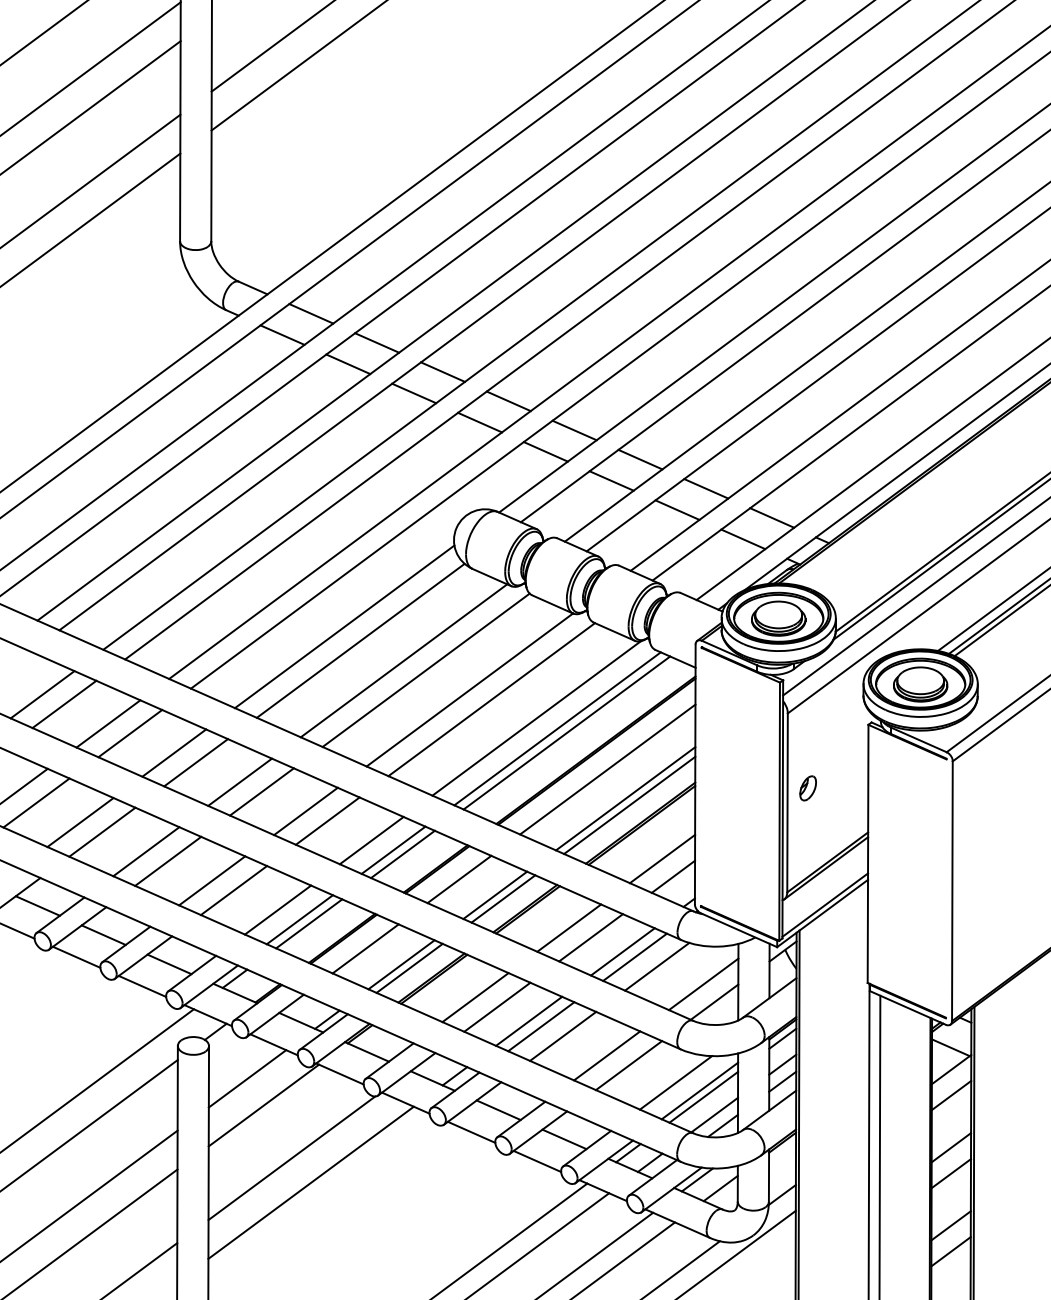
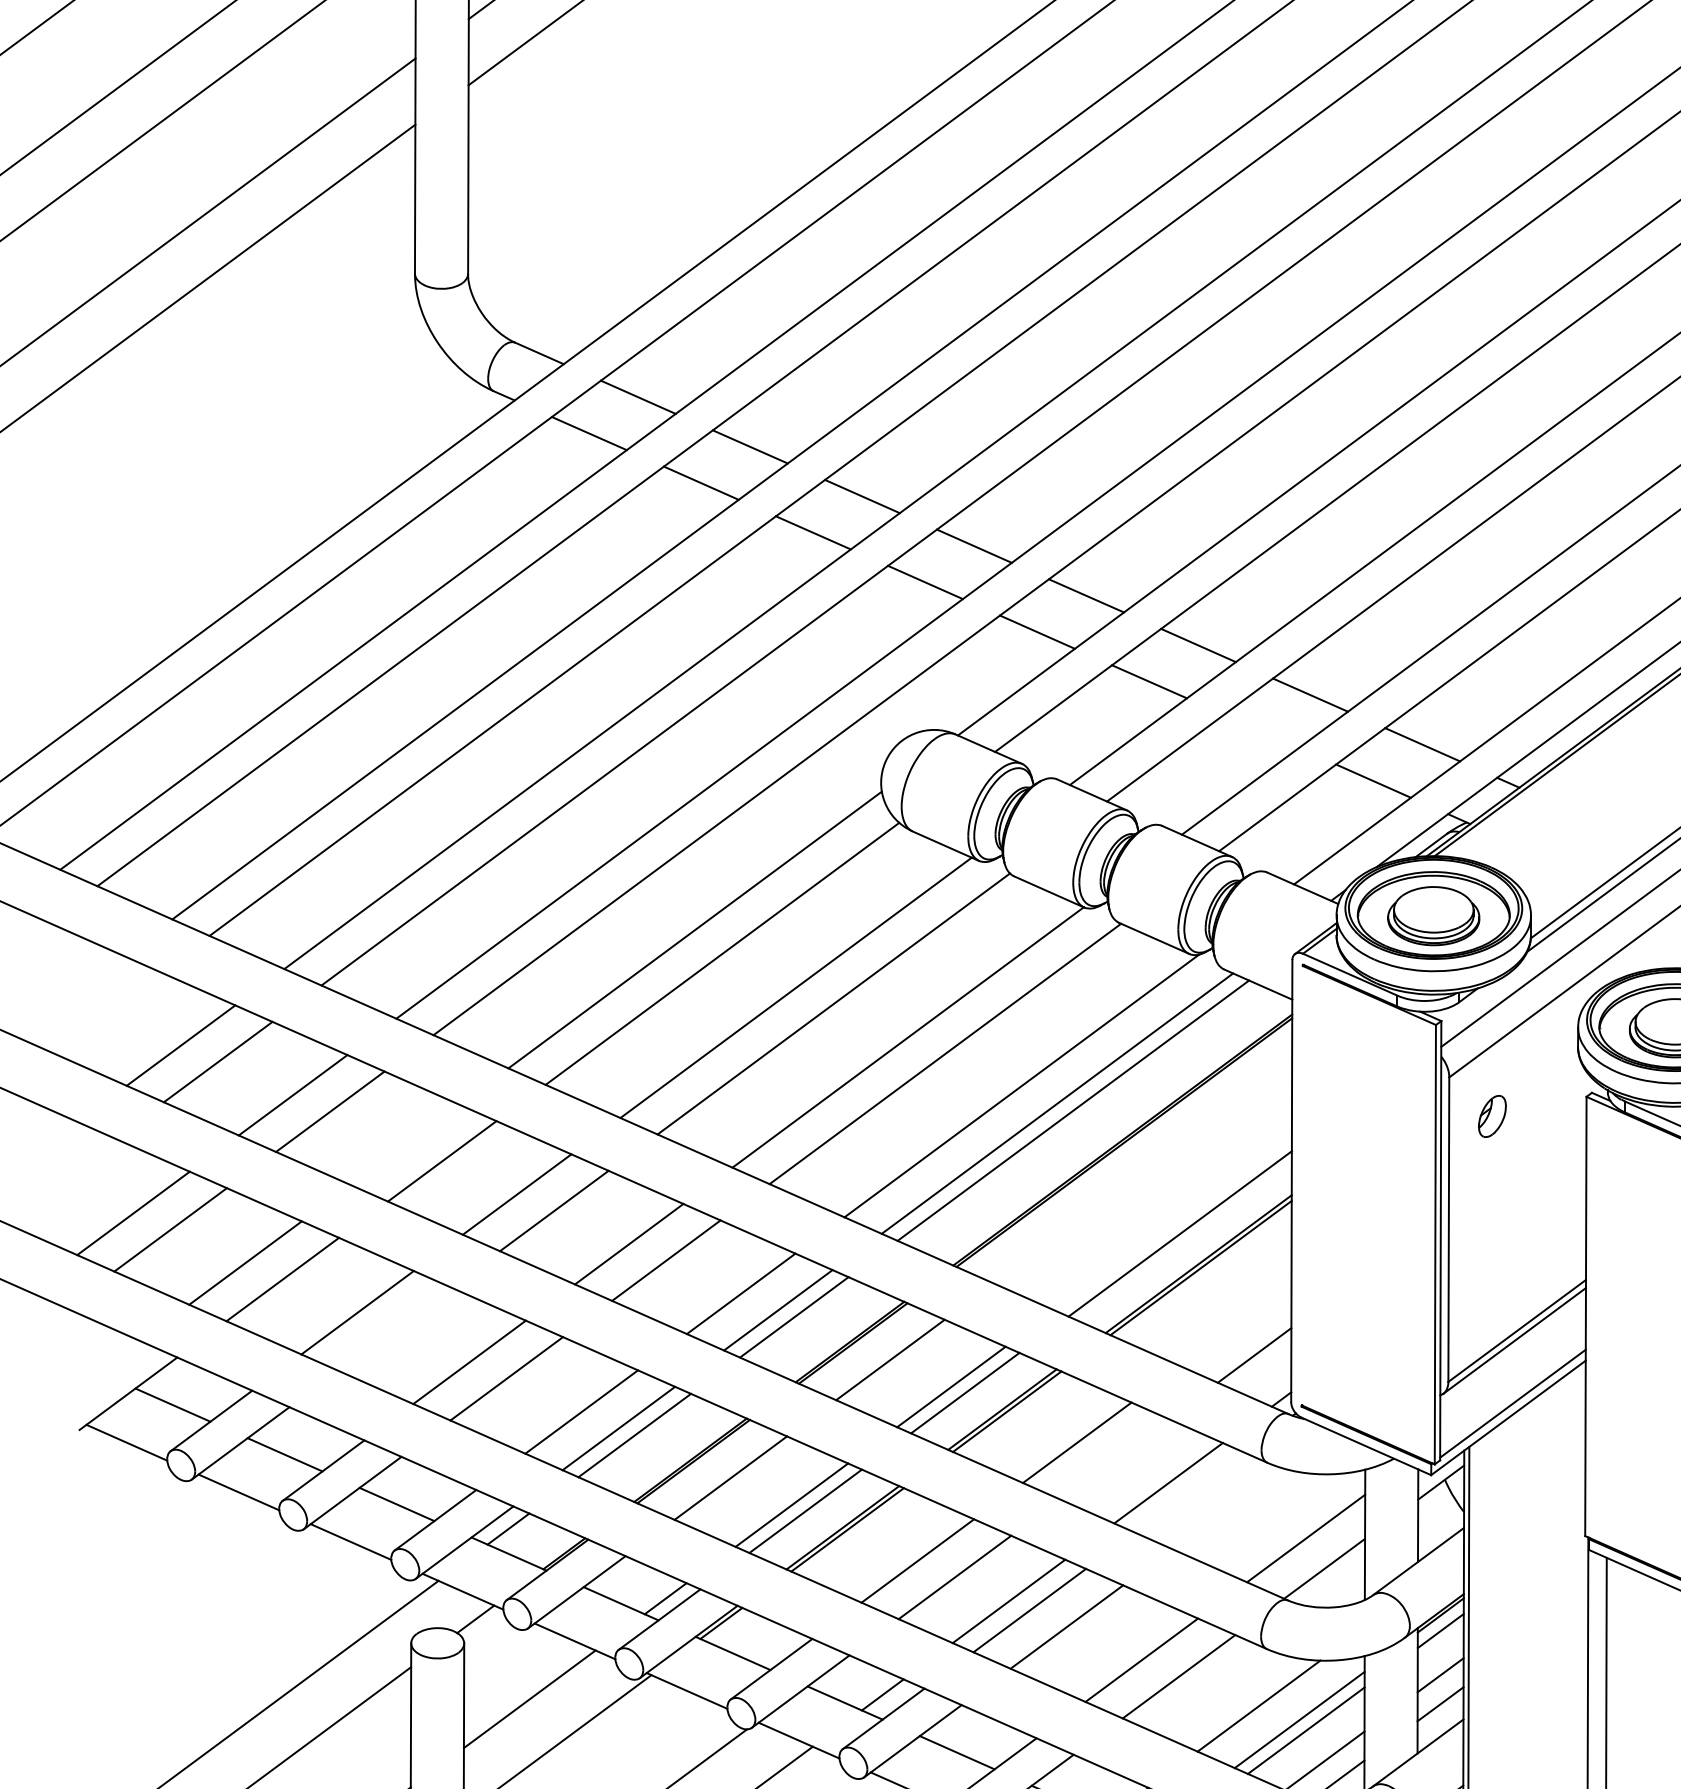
line: (677, 509) -> (1261, 730), removed
line: (174, 752) -> (405, 1143), removed
line: (607, 769) -> (1142, 1172), removed
part: (807, 788) -> (1491, 1116), moved
line: (625, 798) -> (1173, 1222), removed
line: (662, 858) -> (1236, 1324), removed
line: (168, 860) -> (395, 1327), removed
line: (590, 937) -> (1113, 1458), removed
line: (634, 956) -> (1188, 1491), removed
line: (657, 966) -> (1227, 1508), removed

